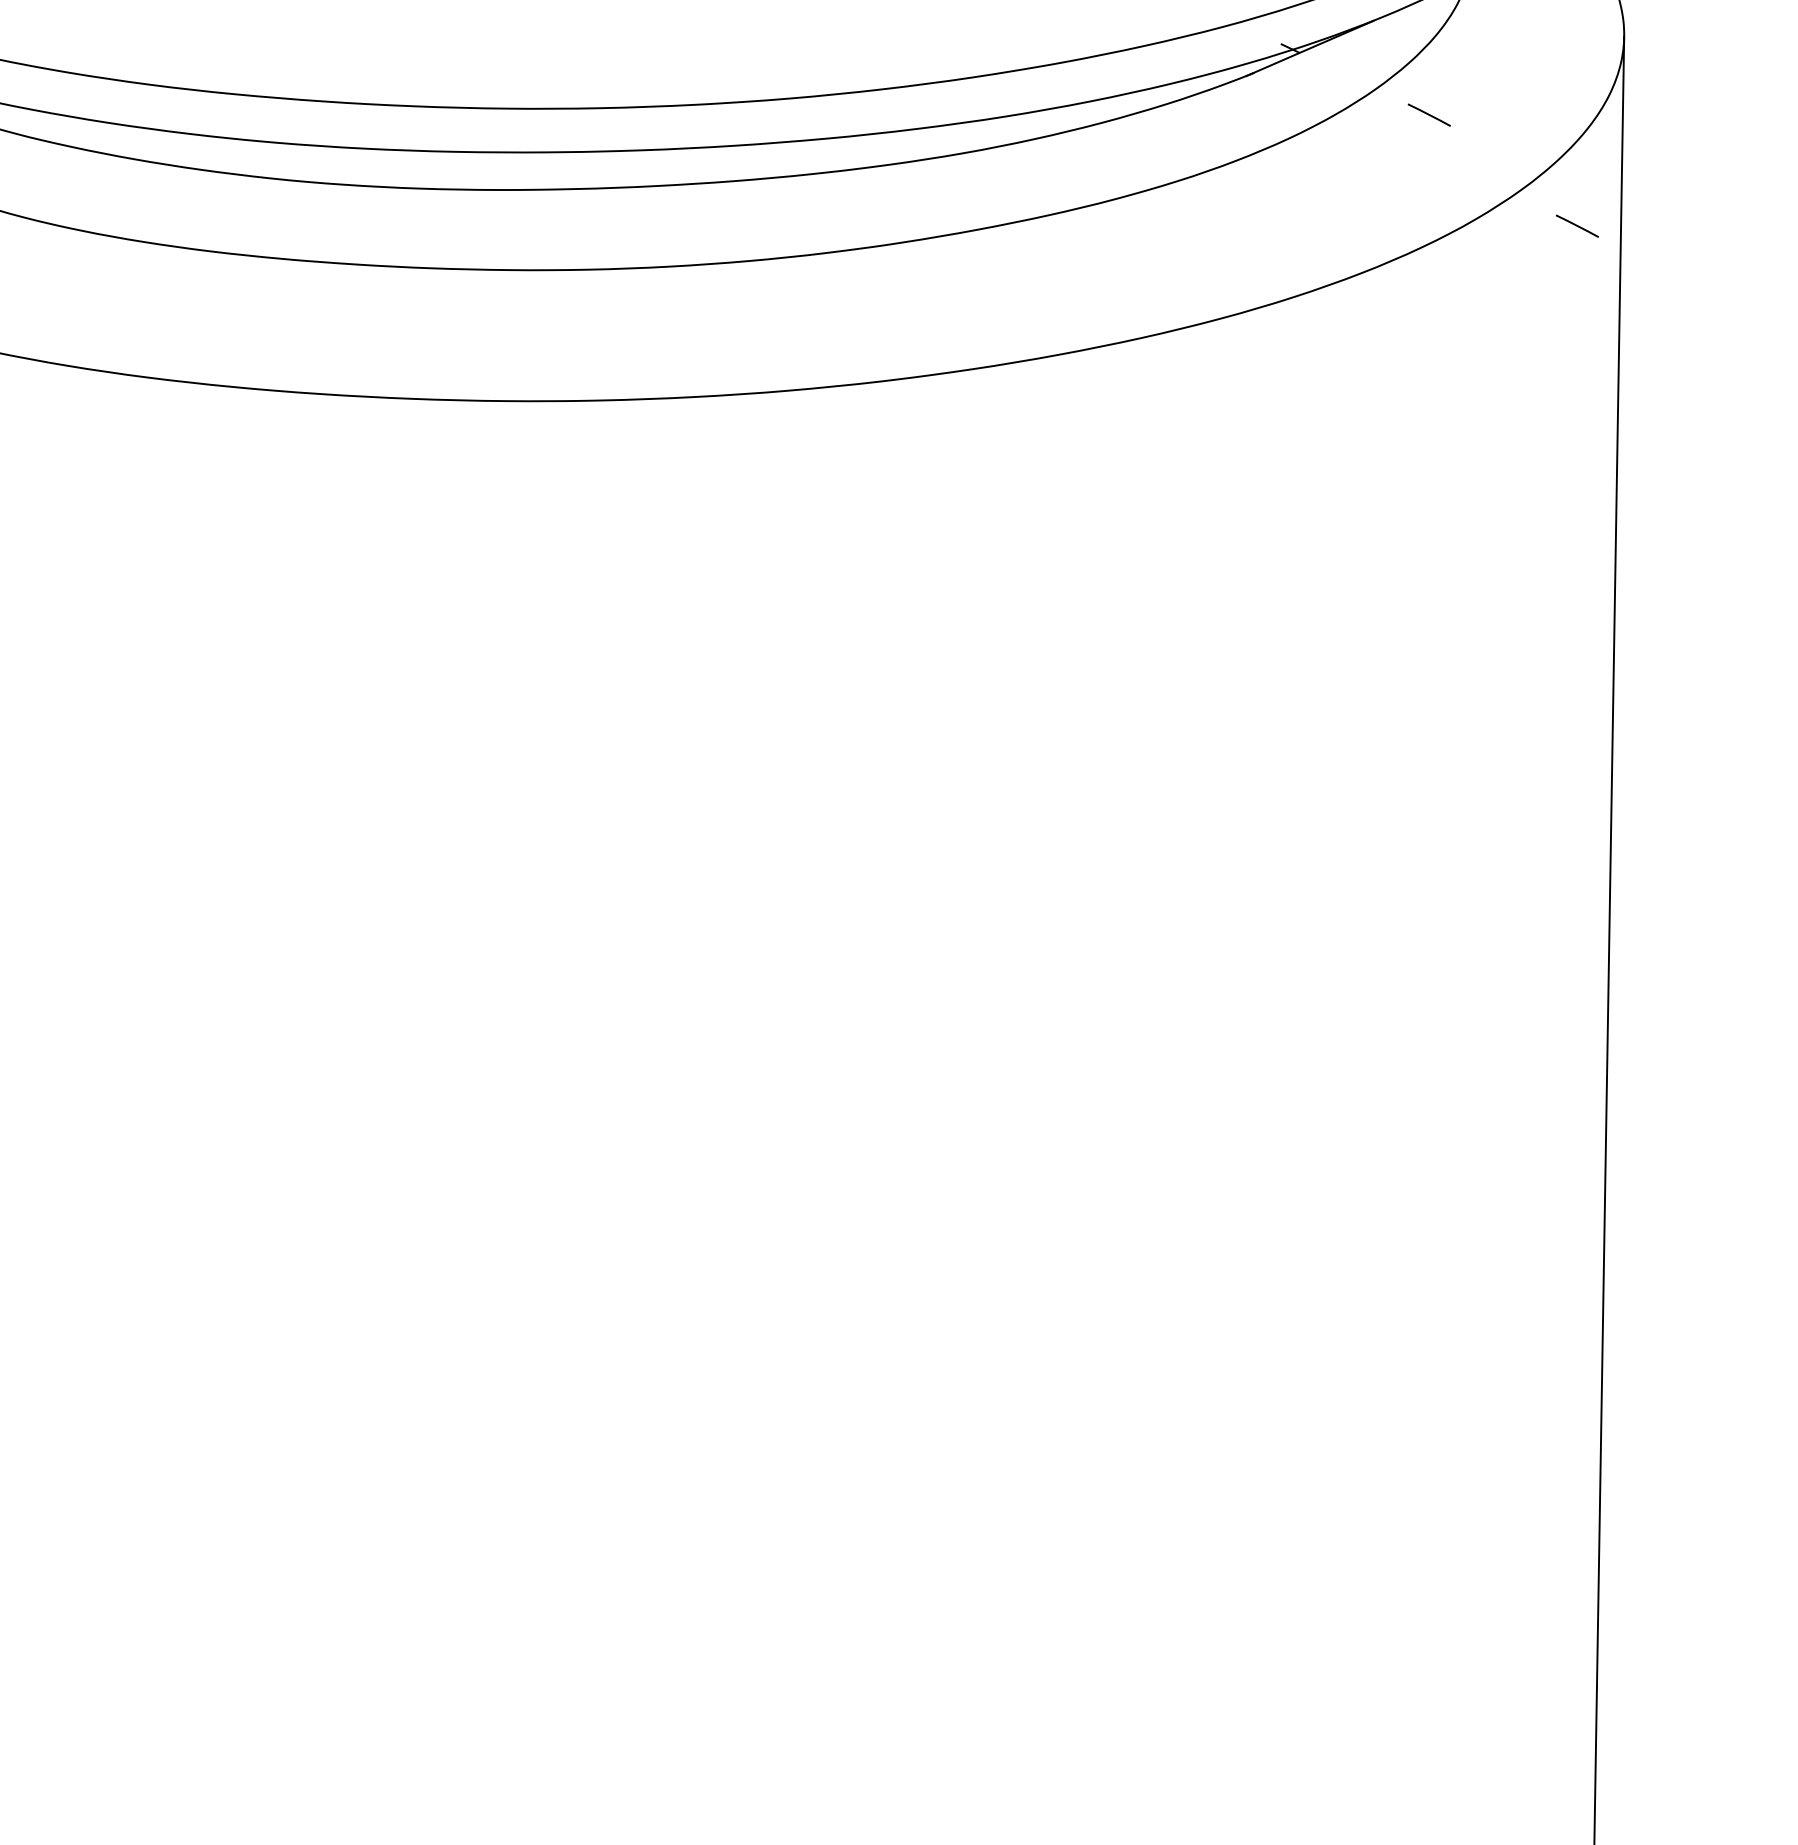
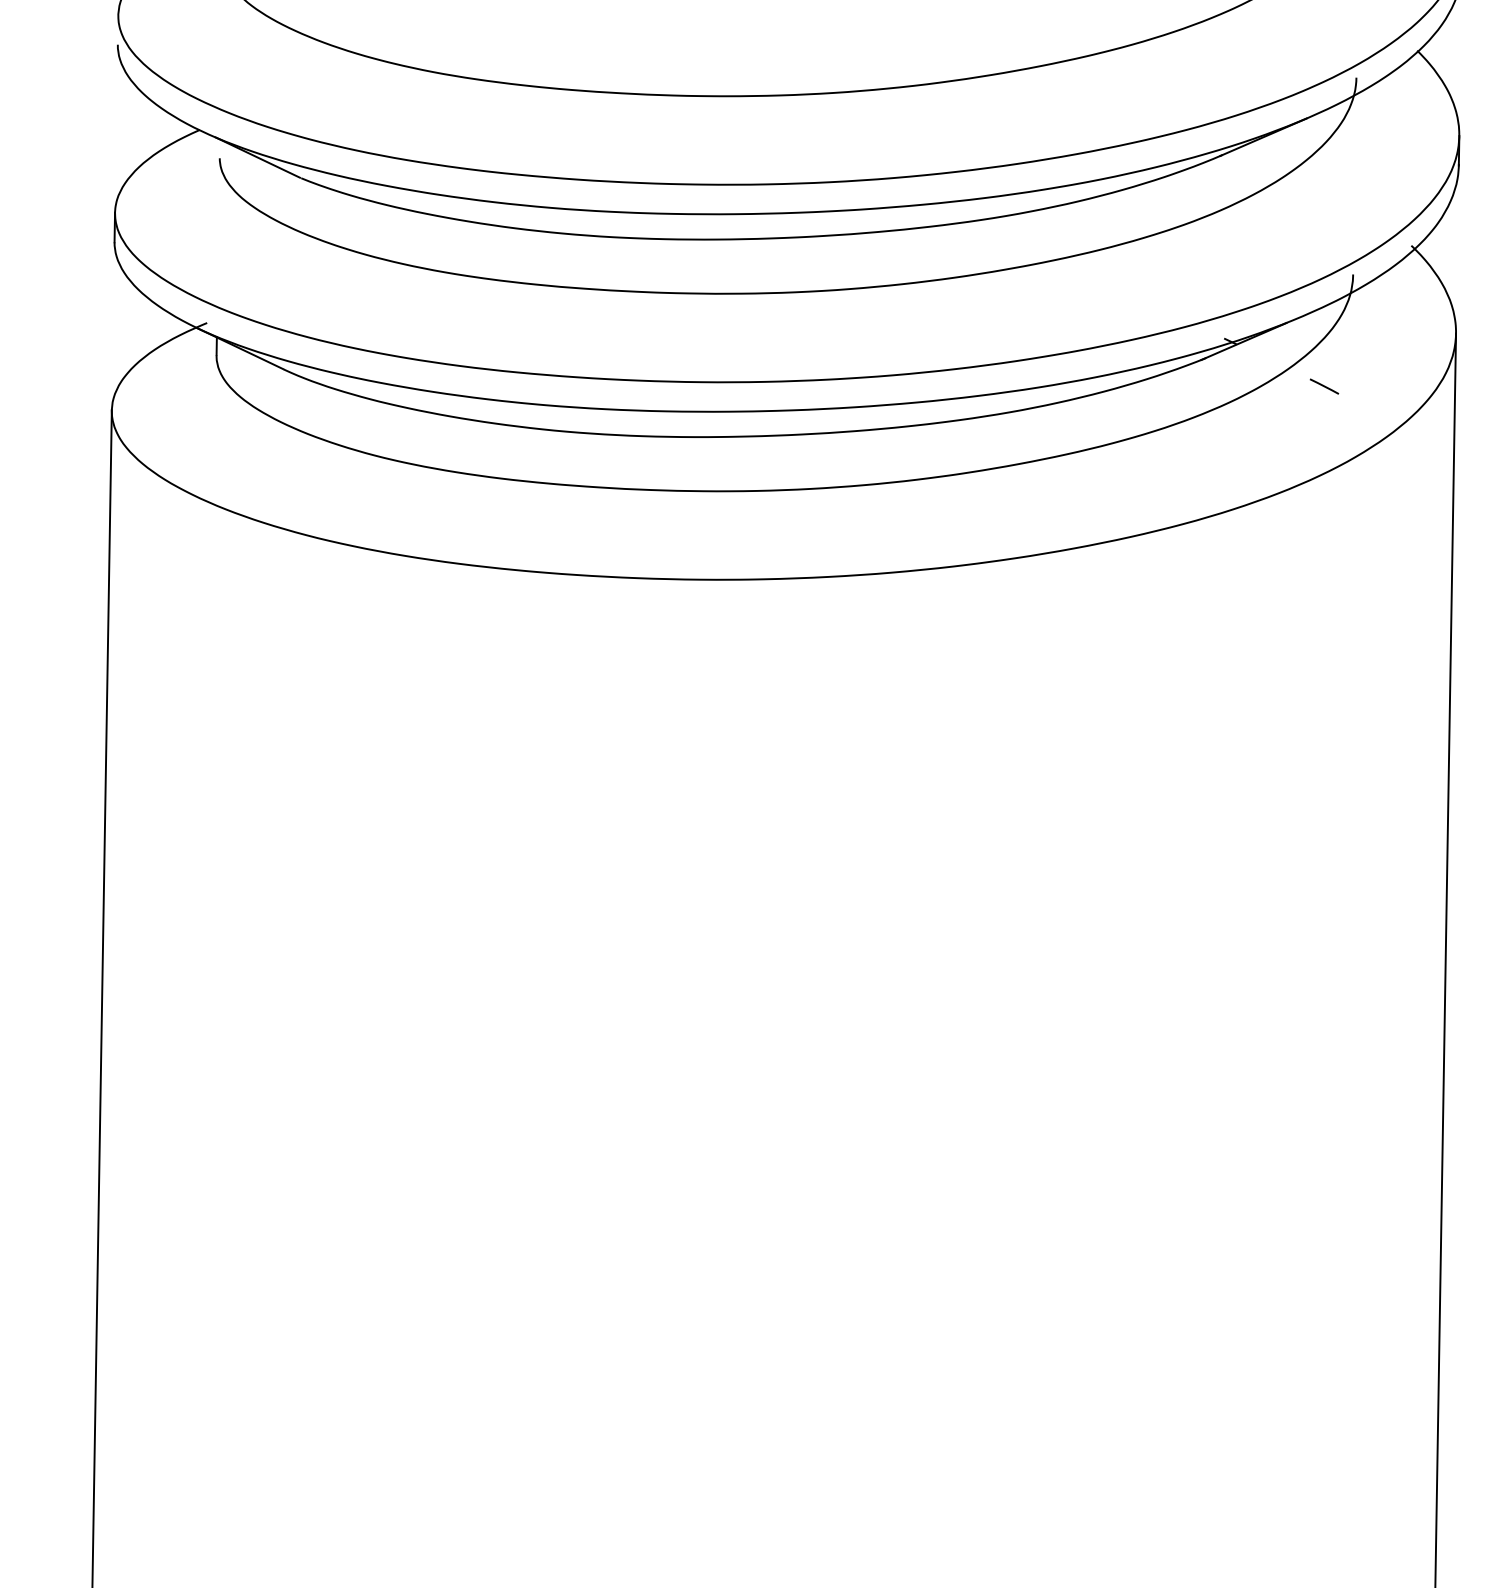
line: (1577, 226) -> (1424, 461), removed

